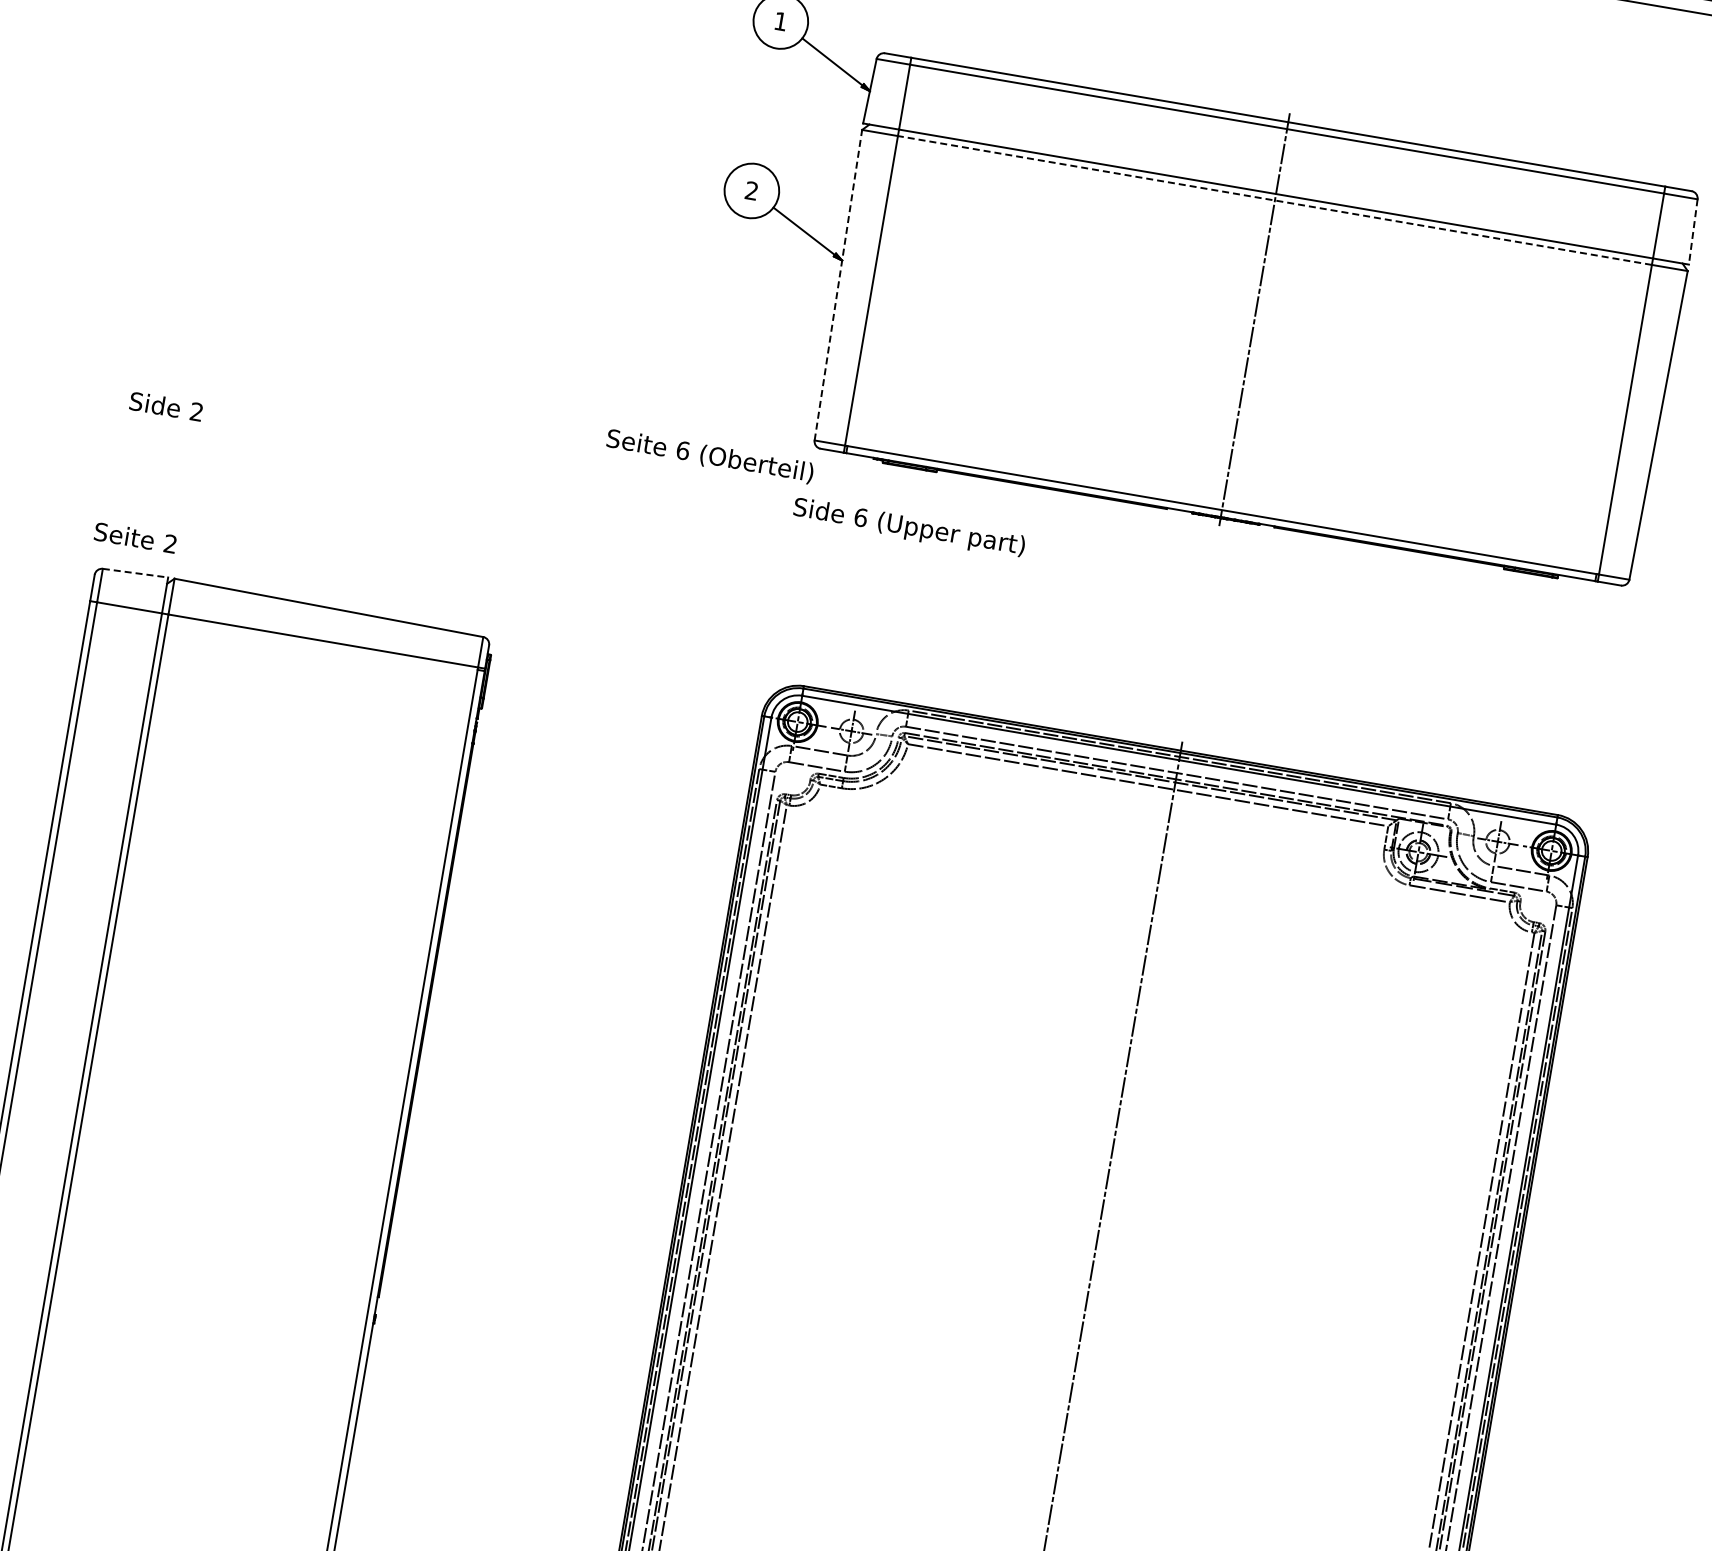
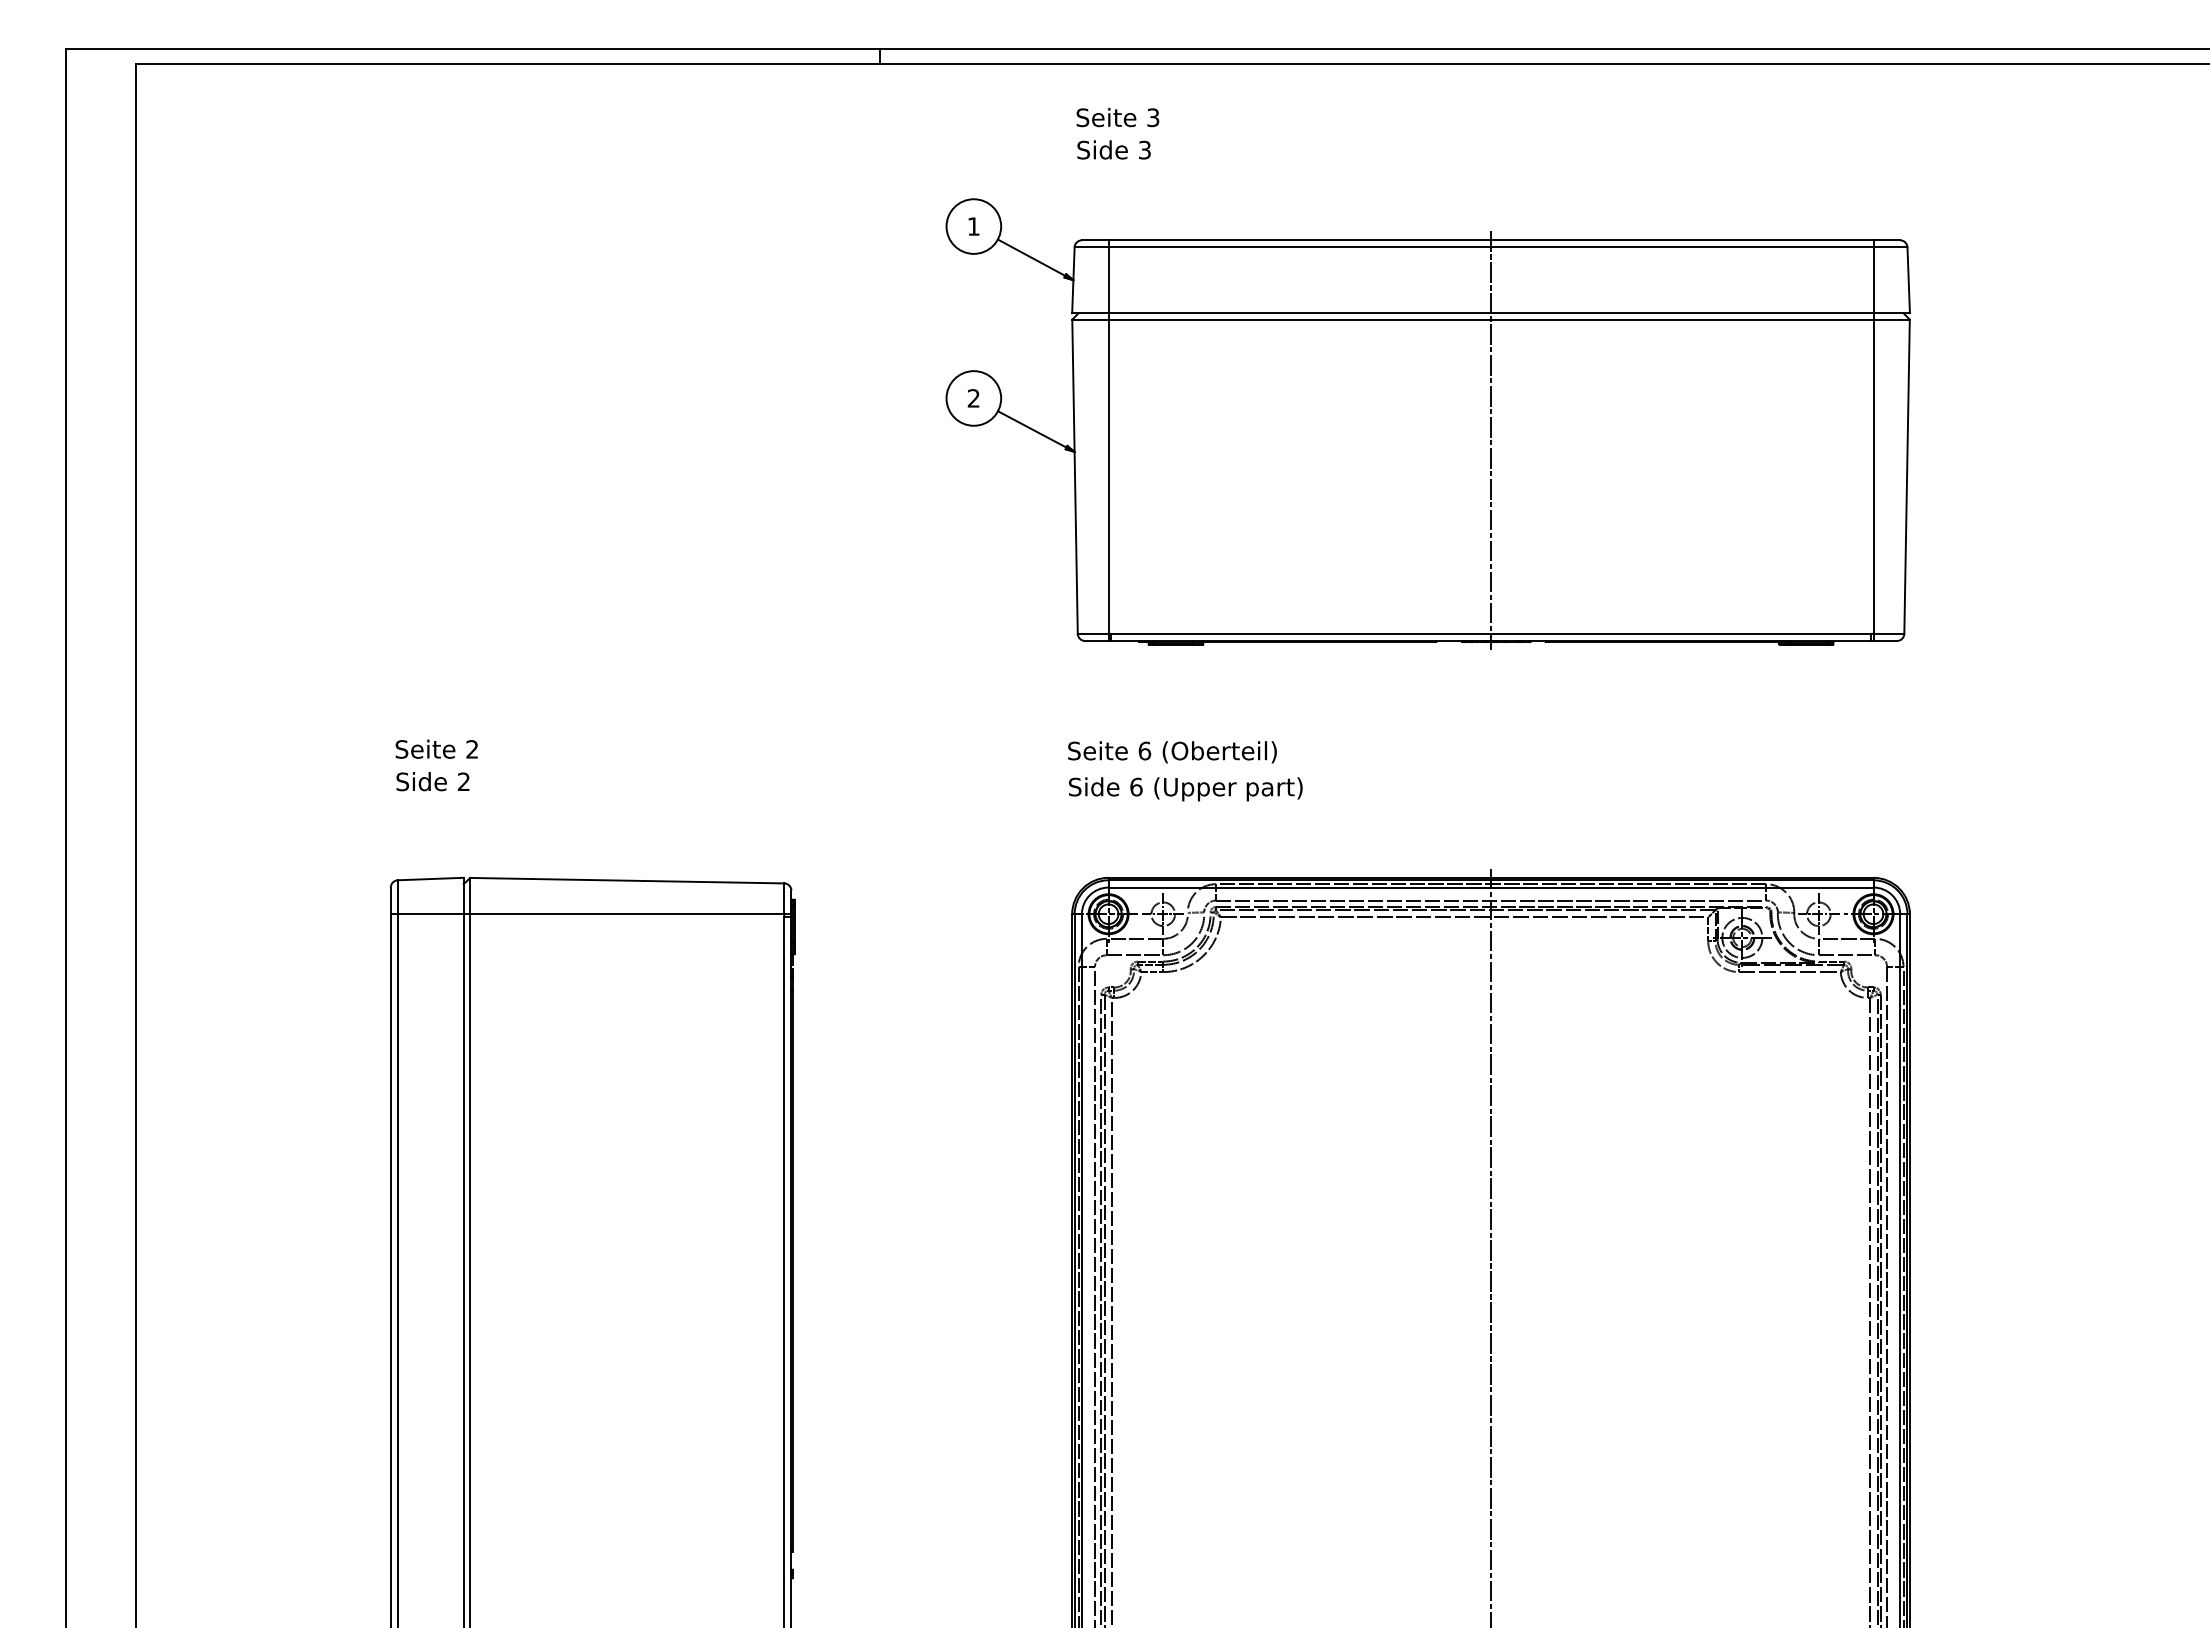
line: (1274, 200) -> (1490, 319), dashed -> solid
line: (1693, 232) -> (1908, 280), dashed -> solid
line: (838, 285) -> (1075, 476), dashed -> solid
text: (165, 406) -> (432, 781), moved
text: (710, 456) -> (1172, 752), moved
text: (908, 528) -> (1185, 789), moved
text: (135, 537) -> (436, 748), moved
line: (135, 573) -> (430, 879), dashed -> solid

